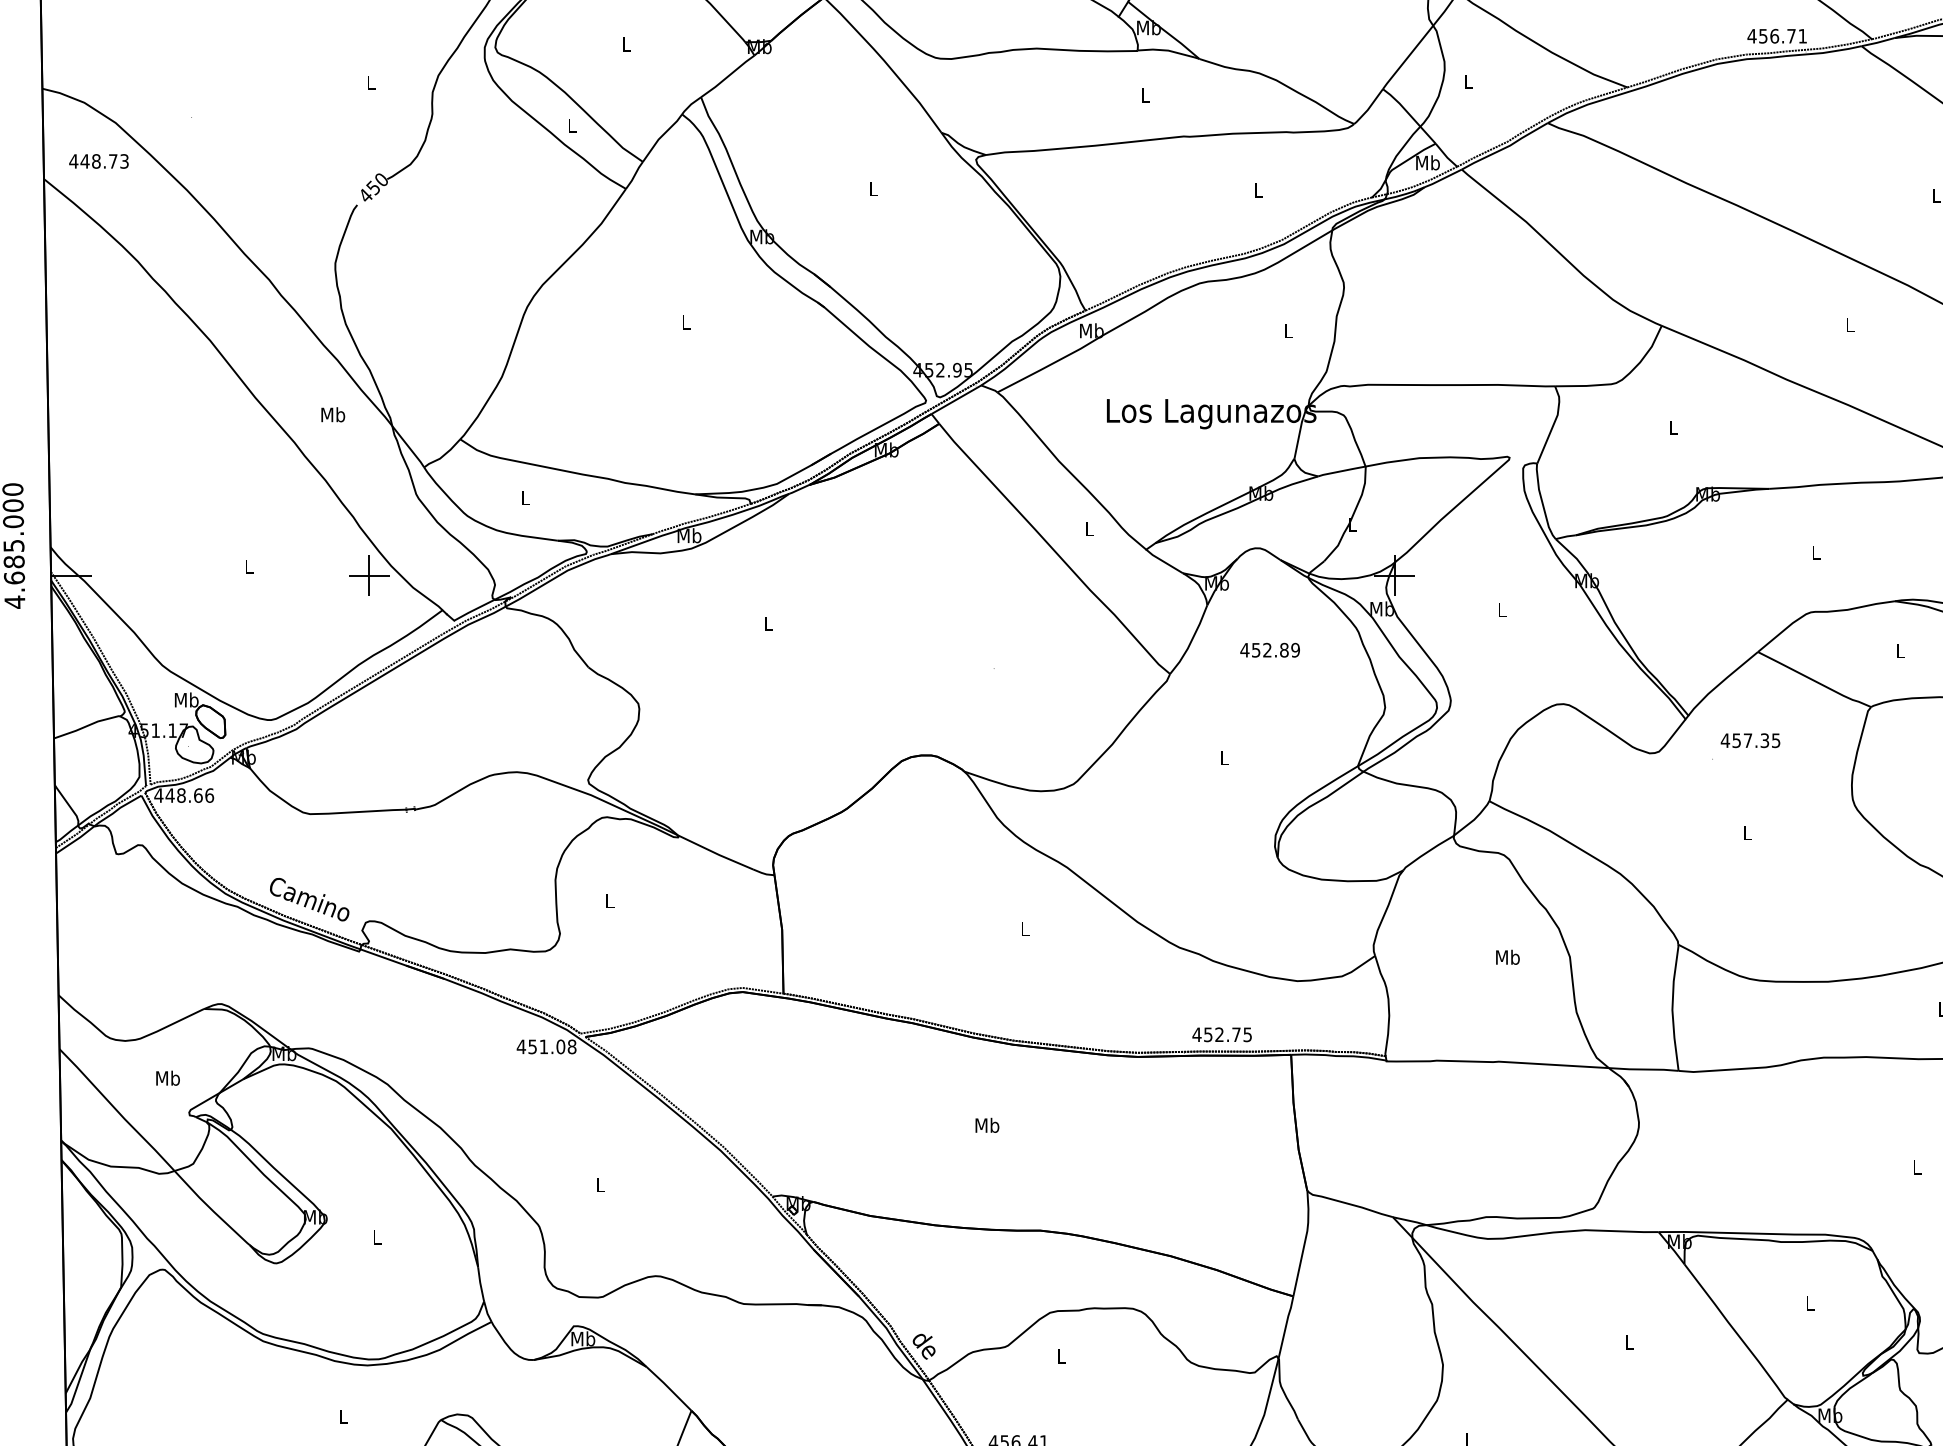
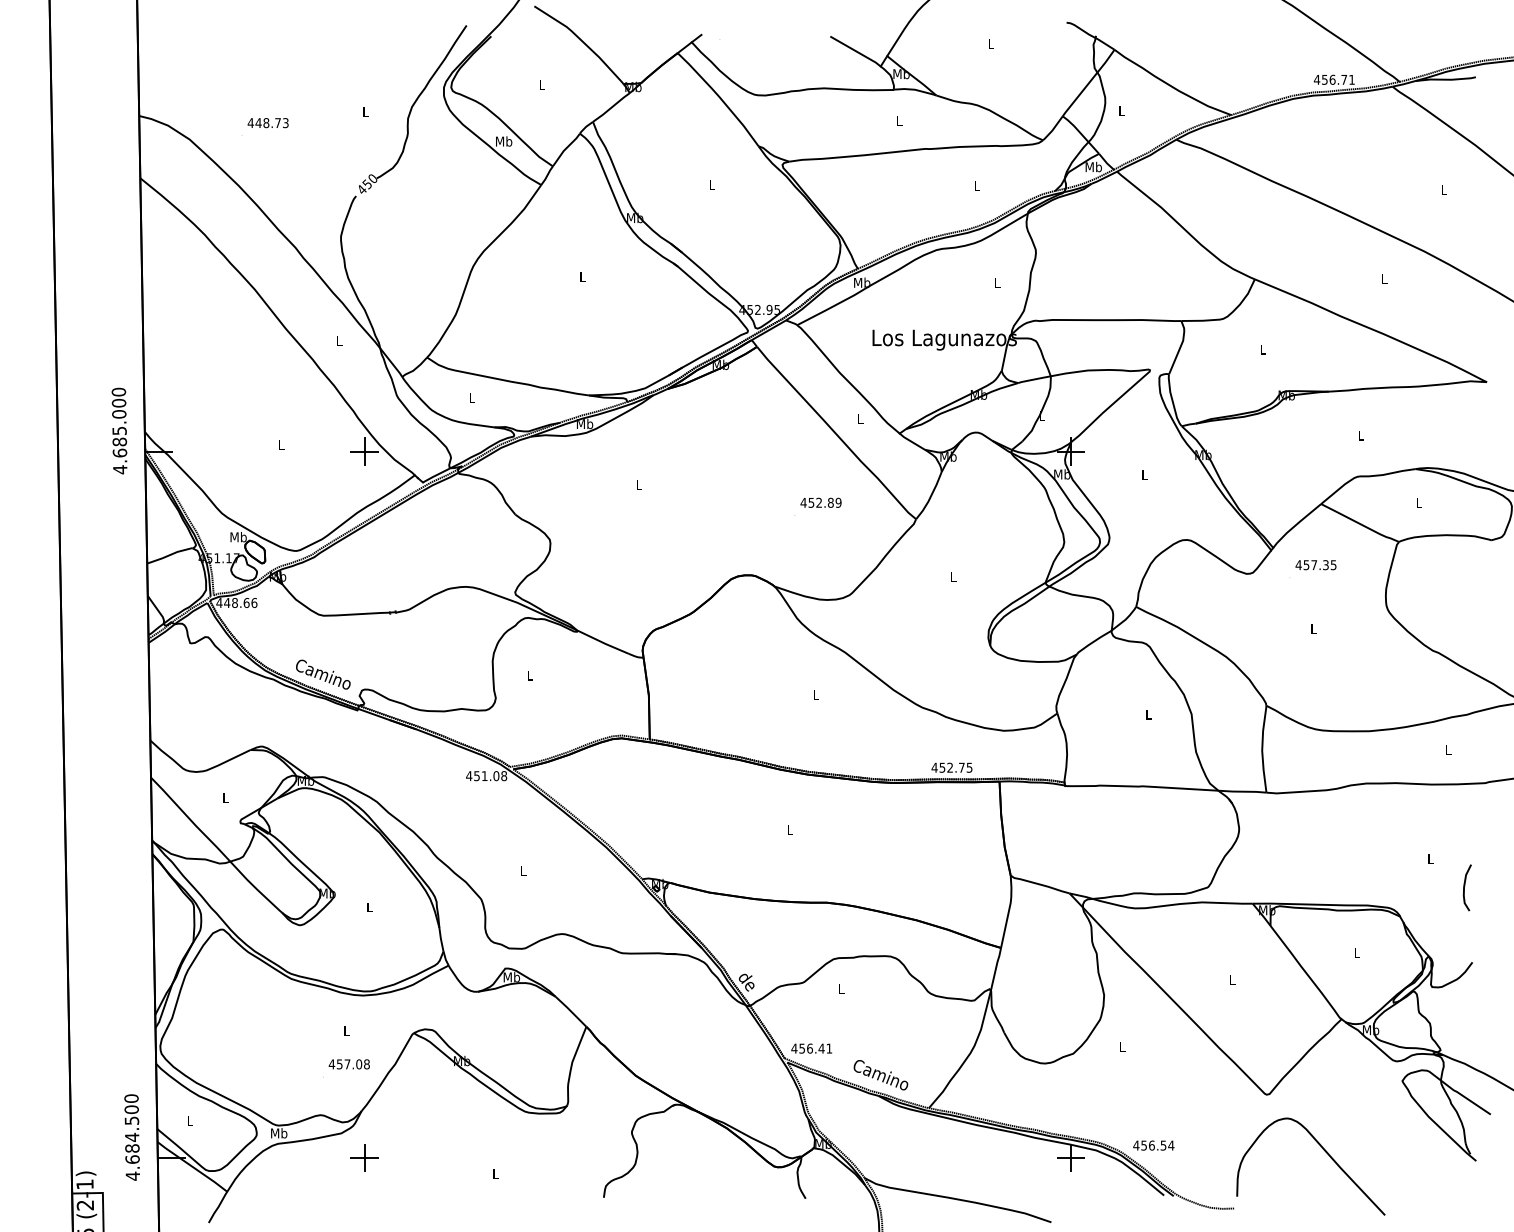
text: (572, 125) -> (504, 141), L -> Mb
text: (97, 162) -> (267, 123), moved
text: (333, 414) -> (339, 340), Mb -> L
text: (1269, 649) -> (820, 502), moved
text: (1507, 957) -> (1148, 714), Mb -> L
text: (167, 1077) -> (225, 797), Mb -> L
text: (987, 1125) -> (790, 830), Mb -> L

